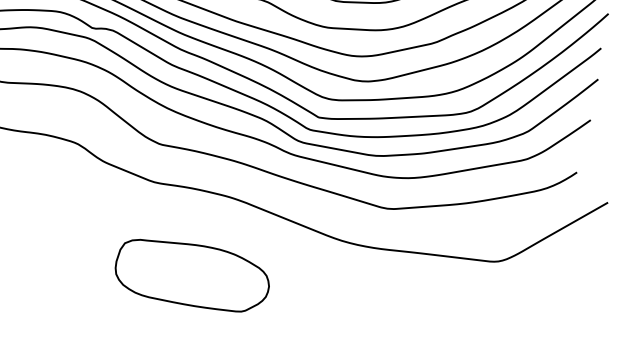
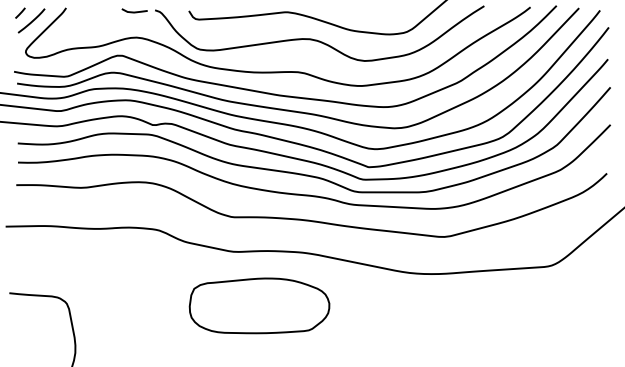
part: (192, 274) -> (259, 305), moved

